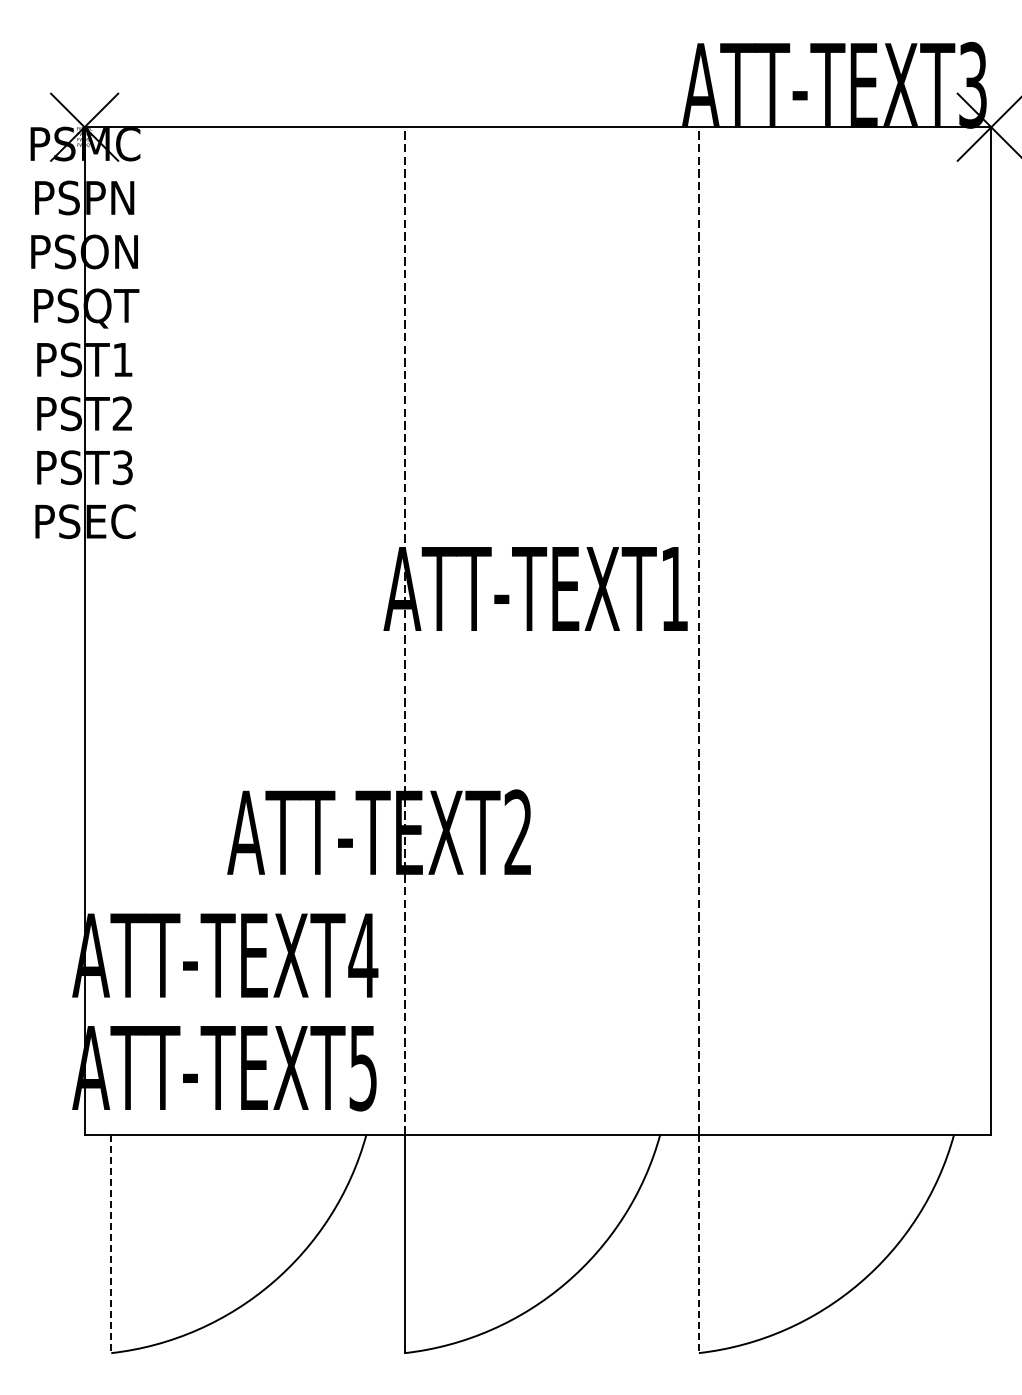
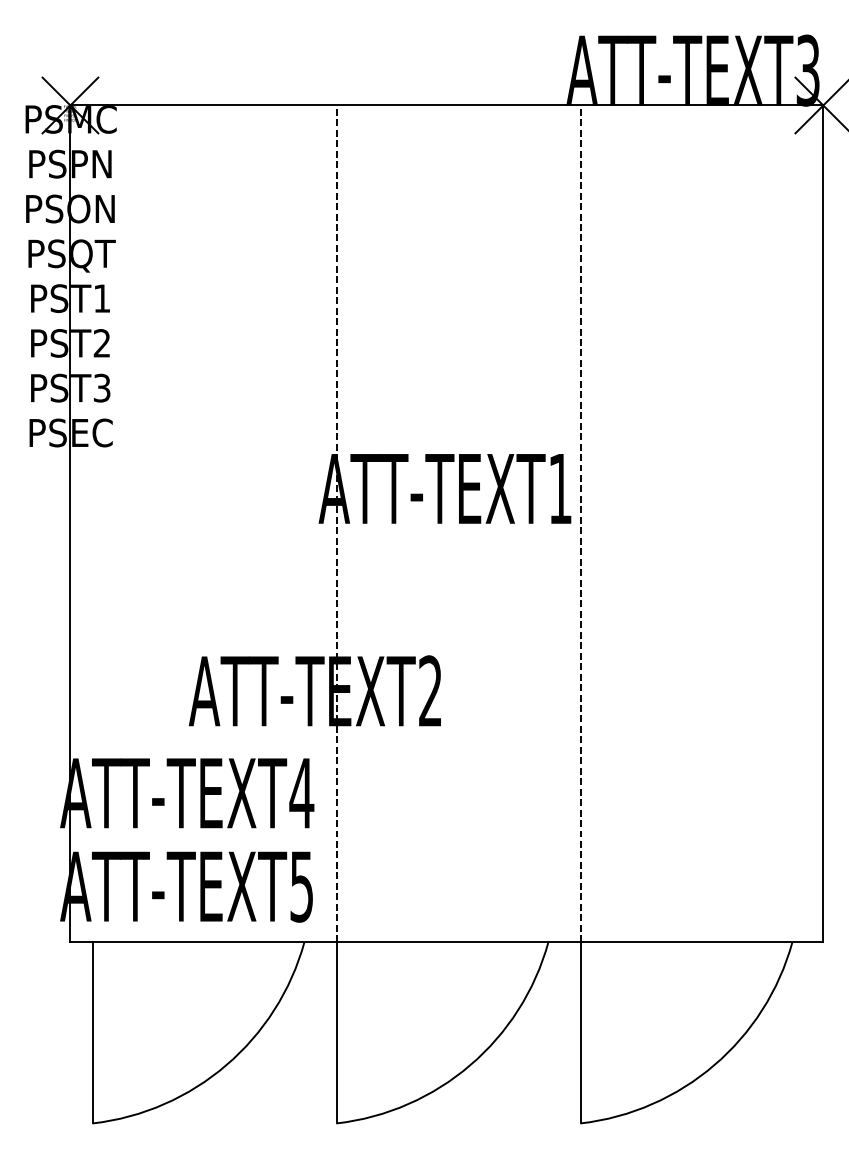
line: (111, 1244) -> (92, 1033), dashed -> solid
line: (698, 1244) -> (580, 1033), dashed -> solid

